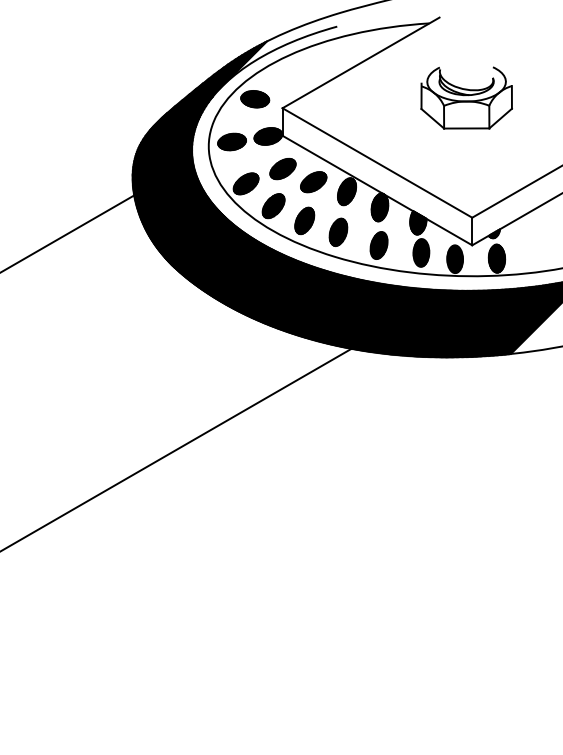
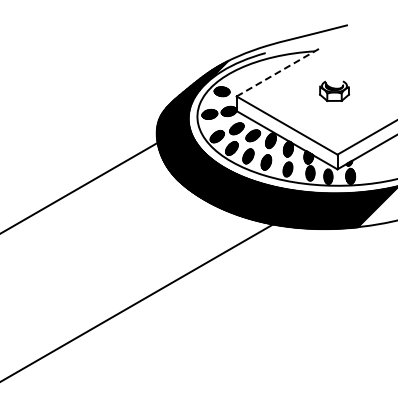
line: (361, 63) -> (278, 72), solid -> dashed
part: (466, 98) -> (334, 91), size x0.6

